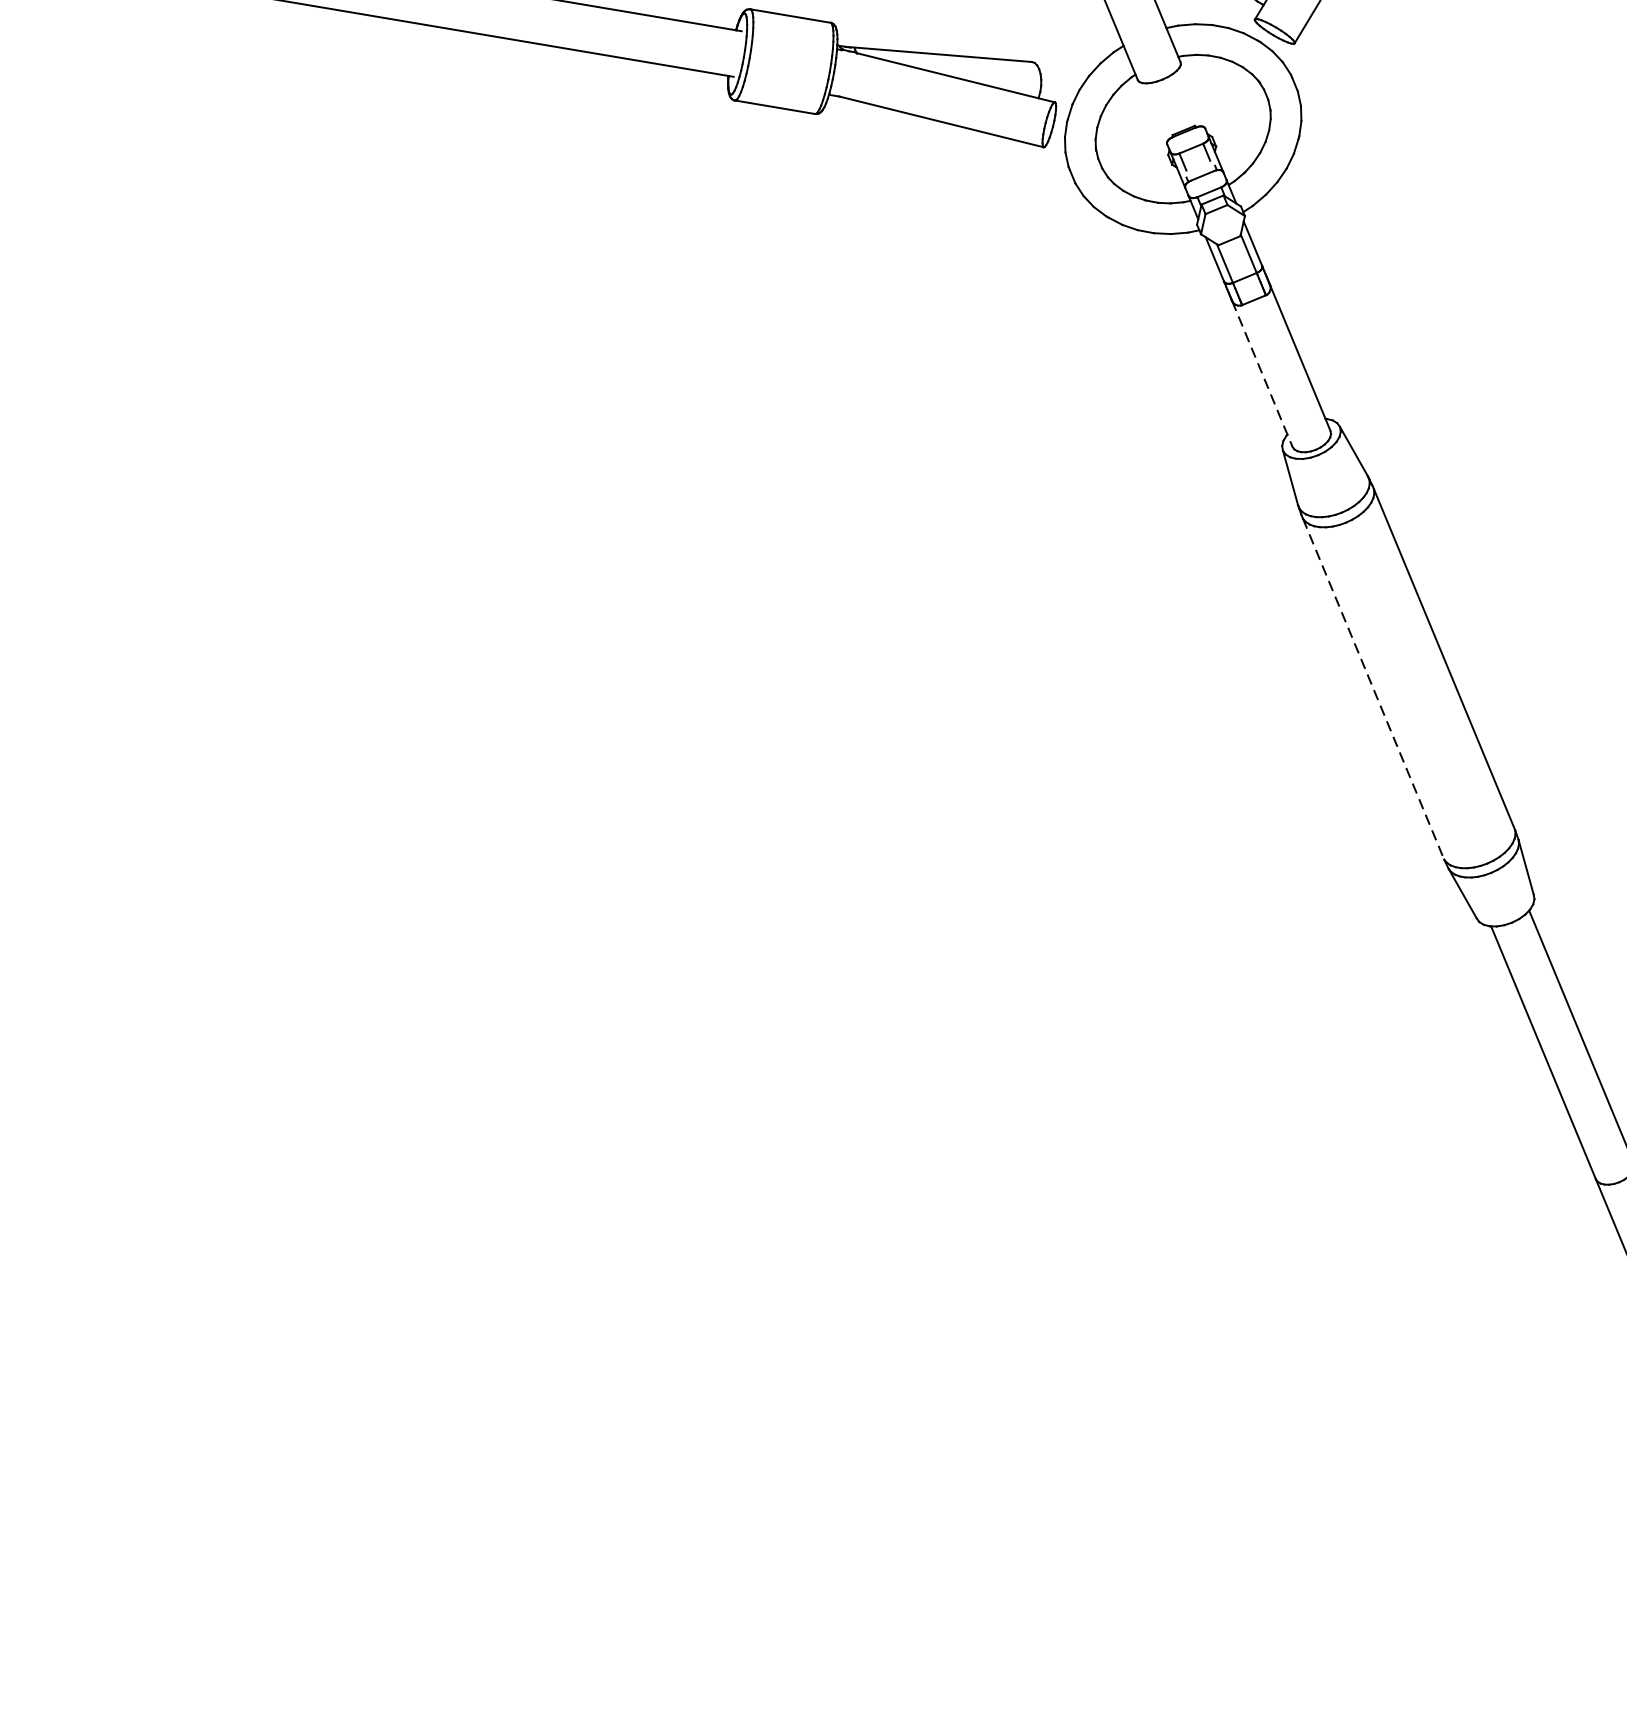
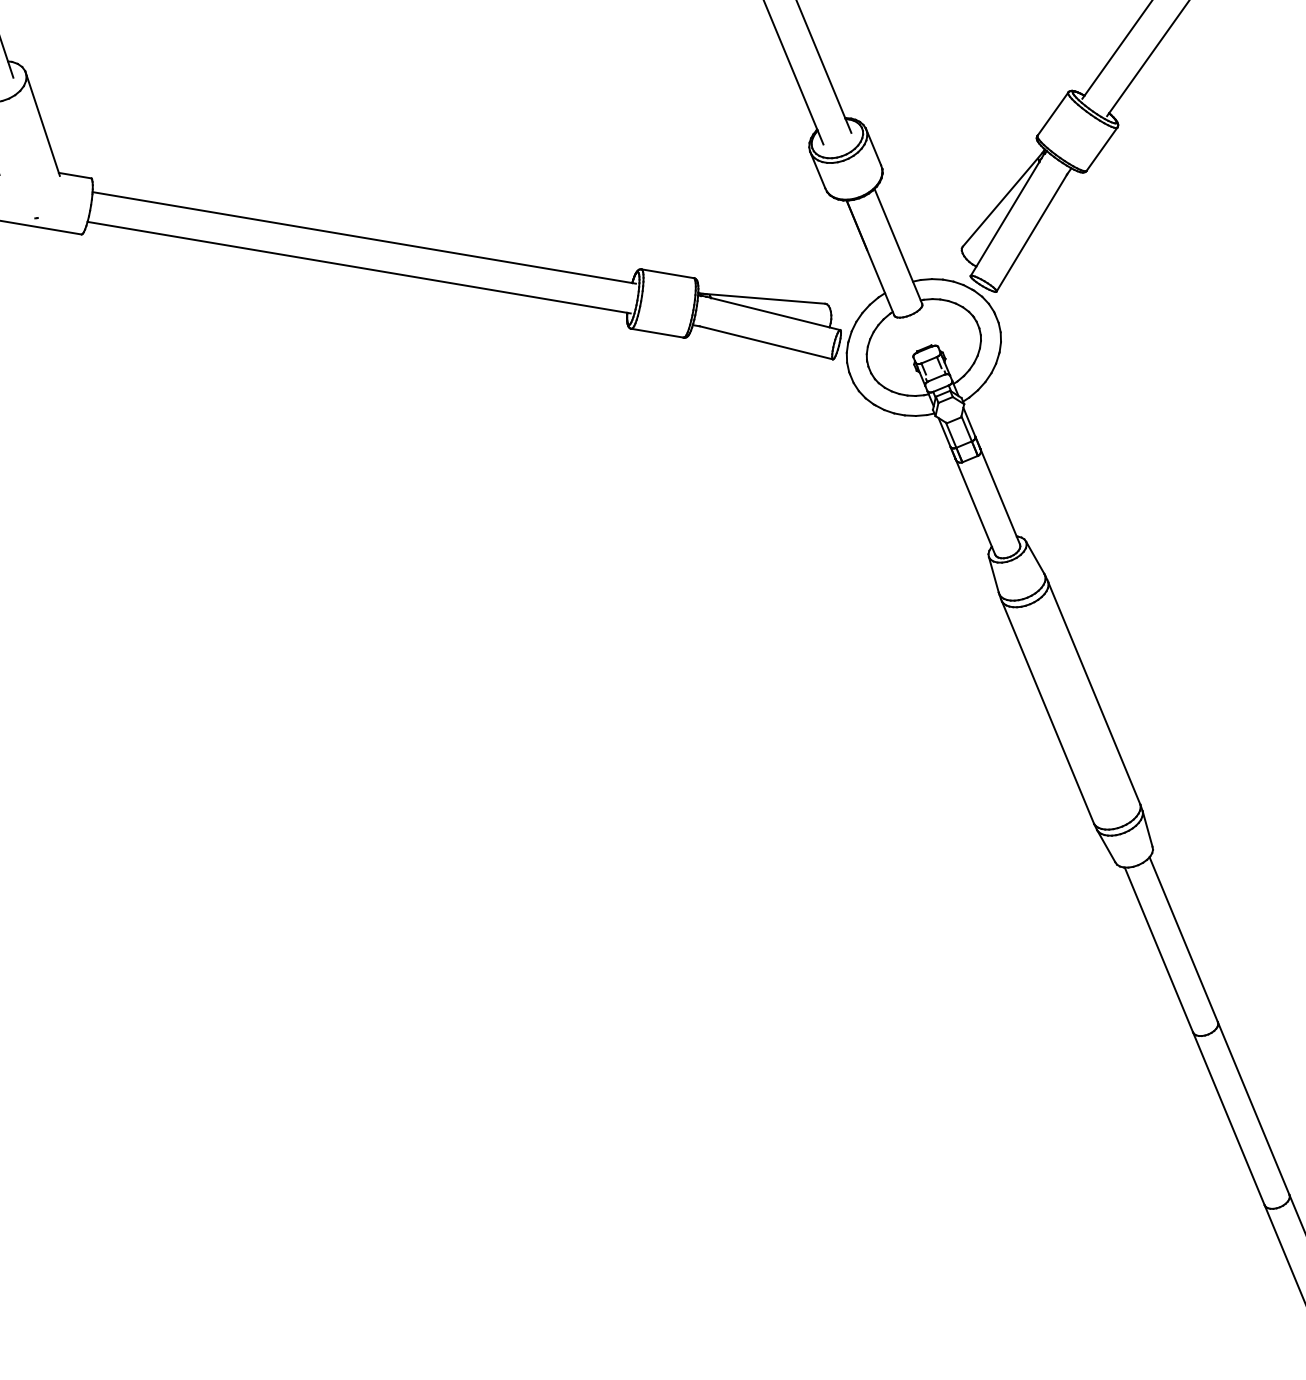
line: (1262, 374) -> (975, 507), dashed -> solid
line: (1374, 690) -> (1048, 713), dashed -> solid

